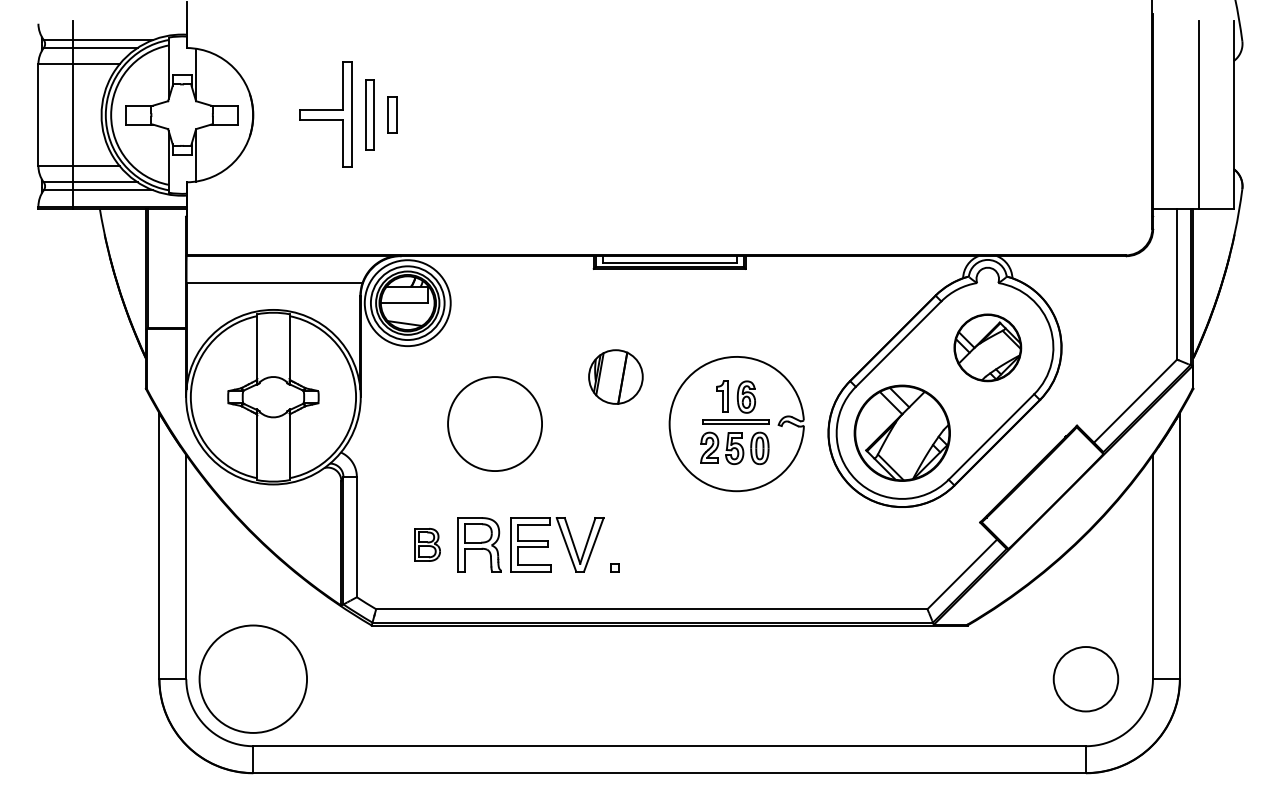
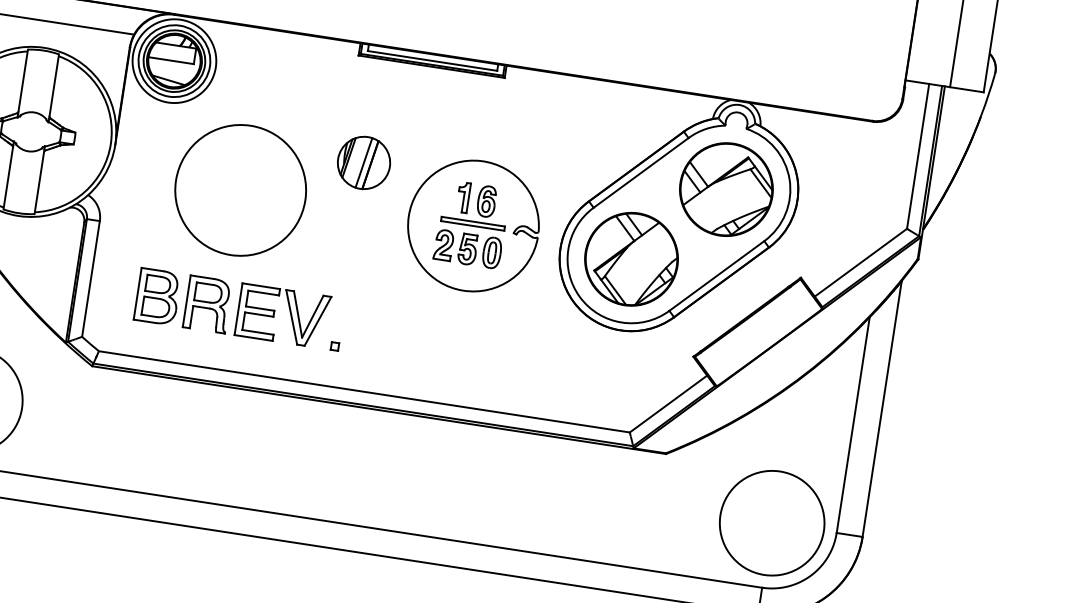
part: (987, 347) -> (726, 189), size x1.43
line: (615, 376) -> (363, 162), added
circle: (494, 423) -> (240, 189), size x1.43
part: (427, 544) -> (157, 296), size x1.67
circle: (1085, 678) -> (771, 522), size x1.67

